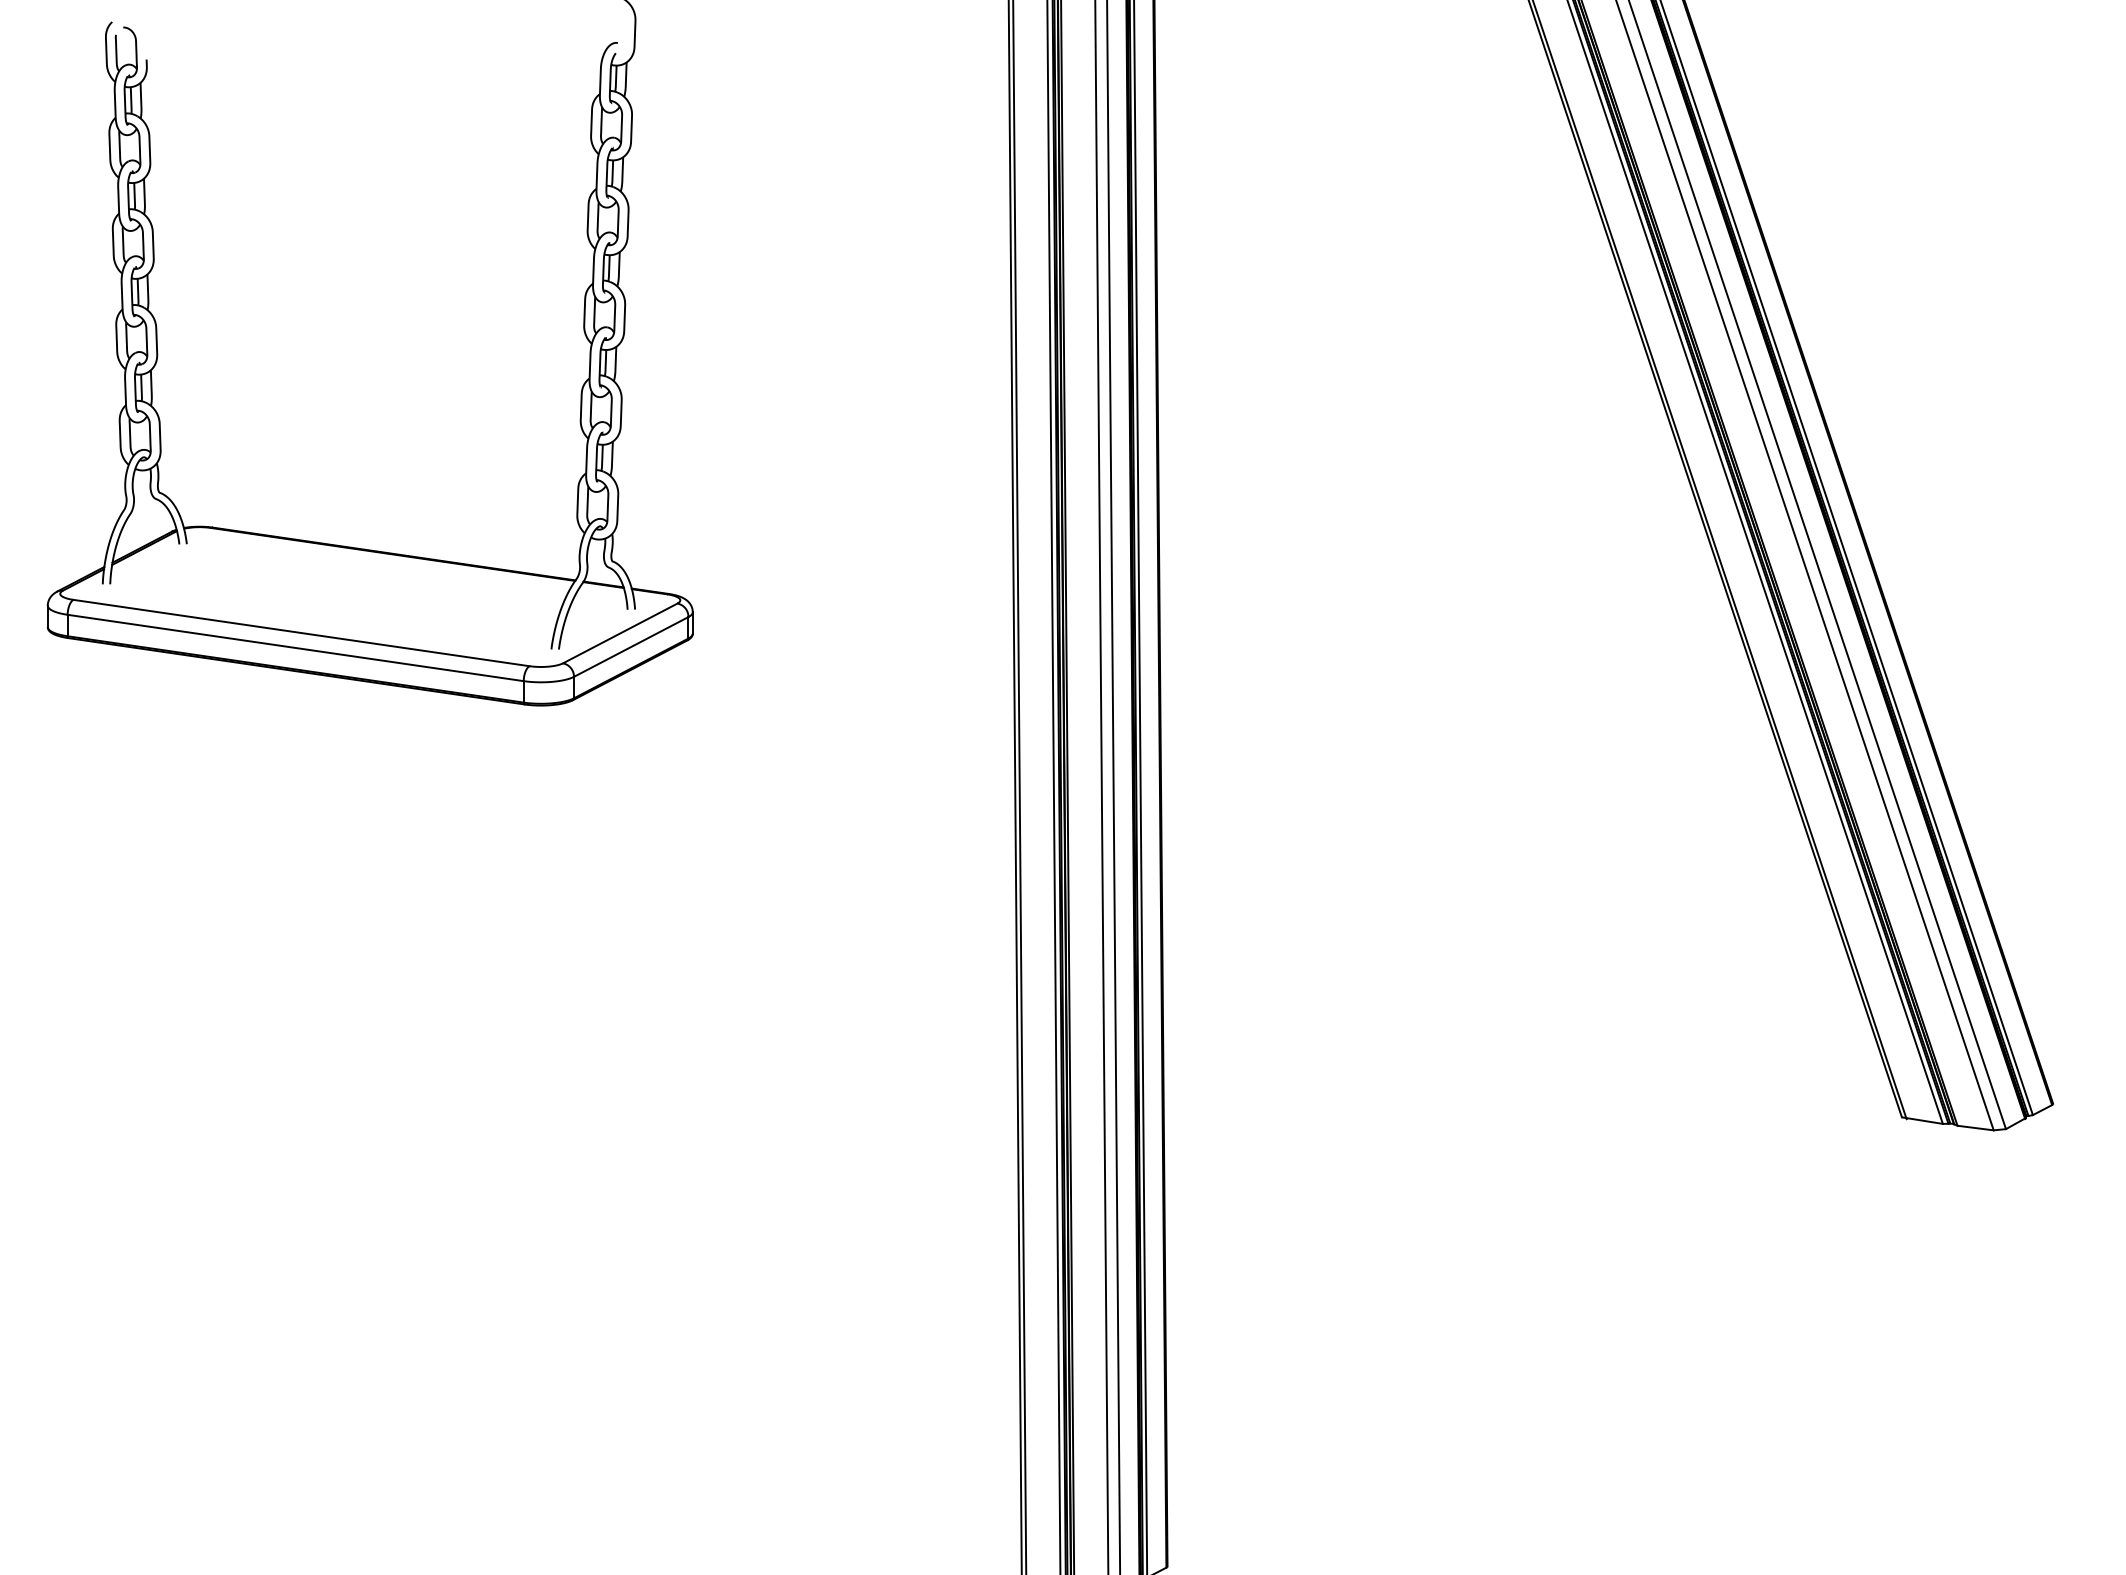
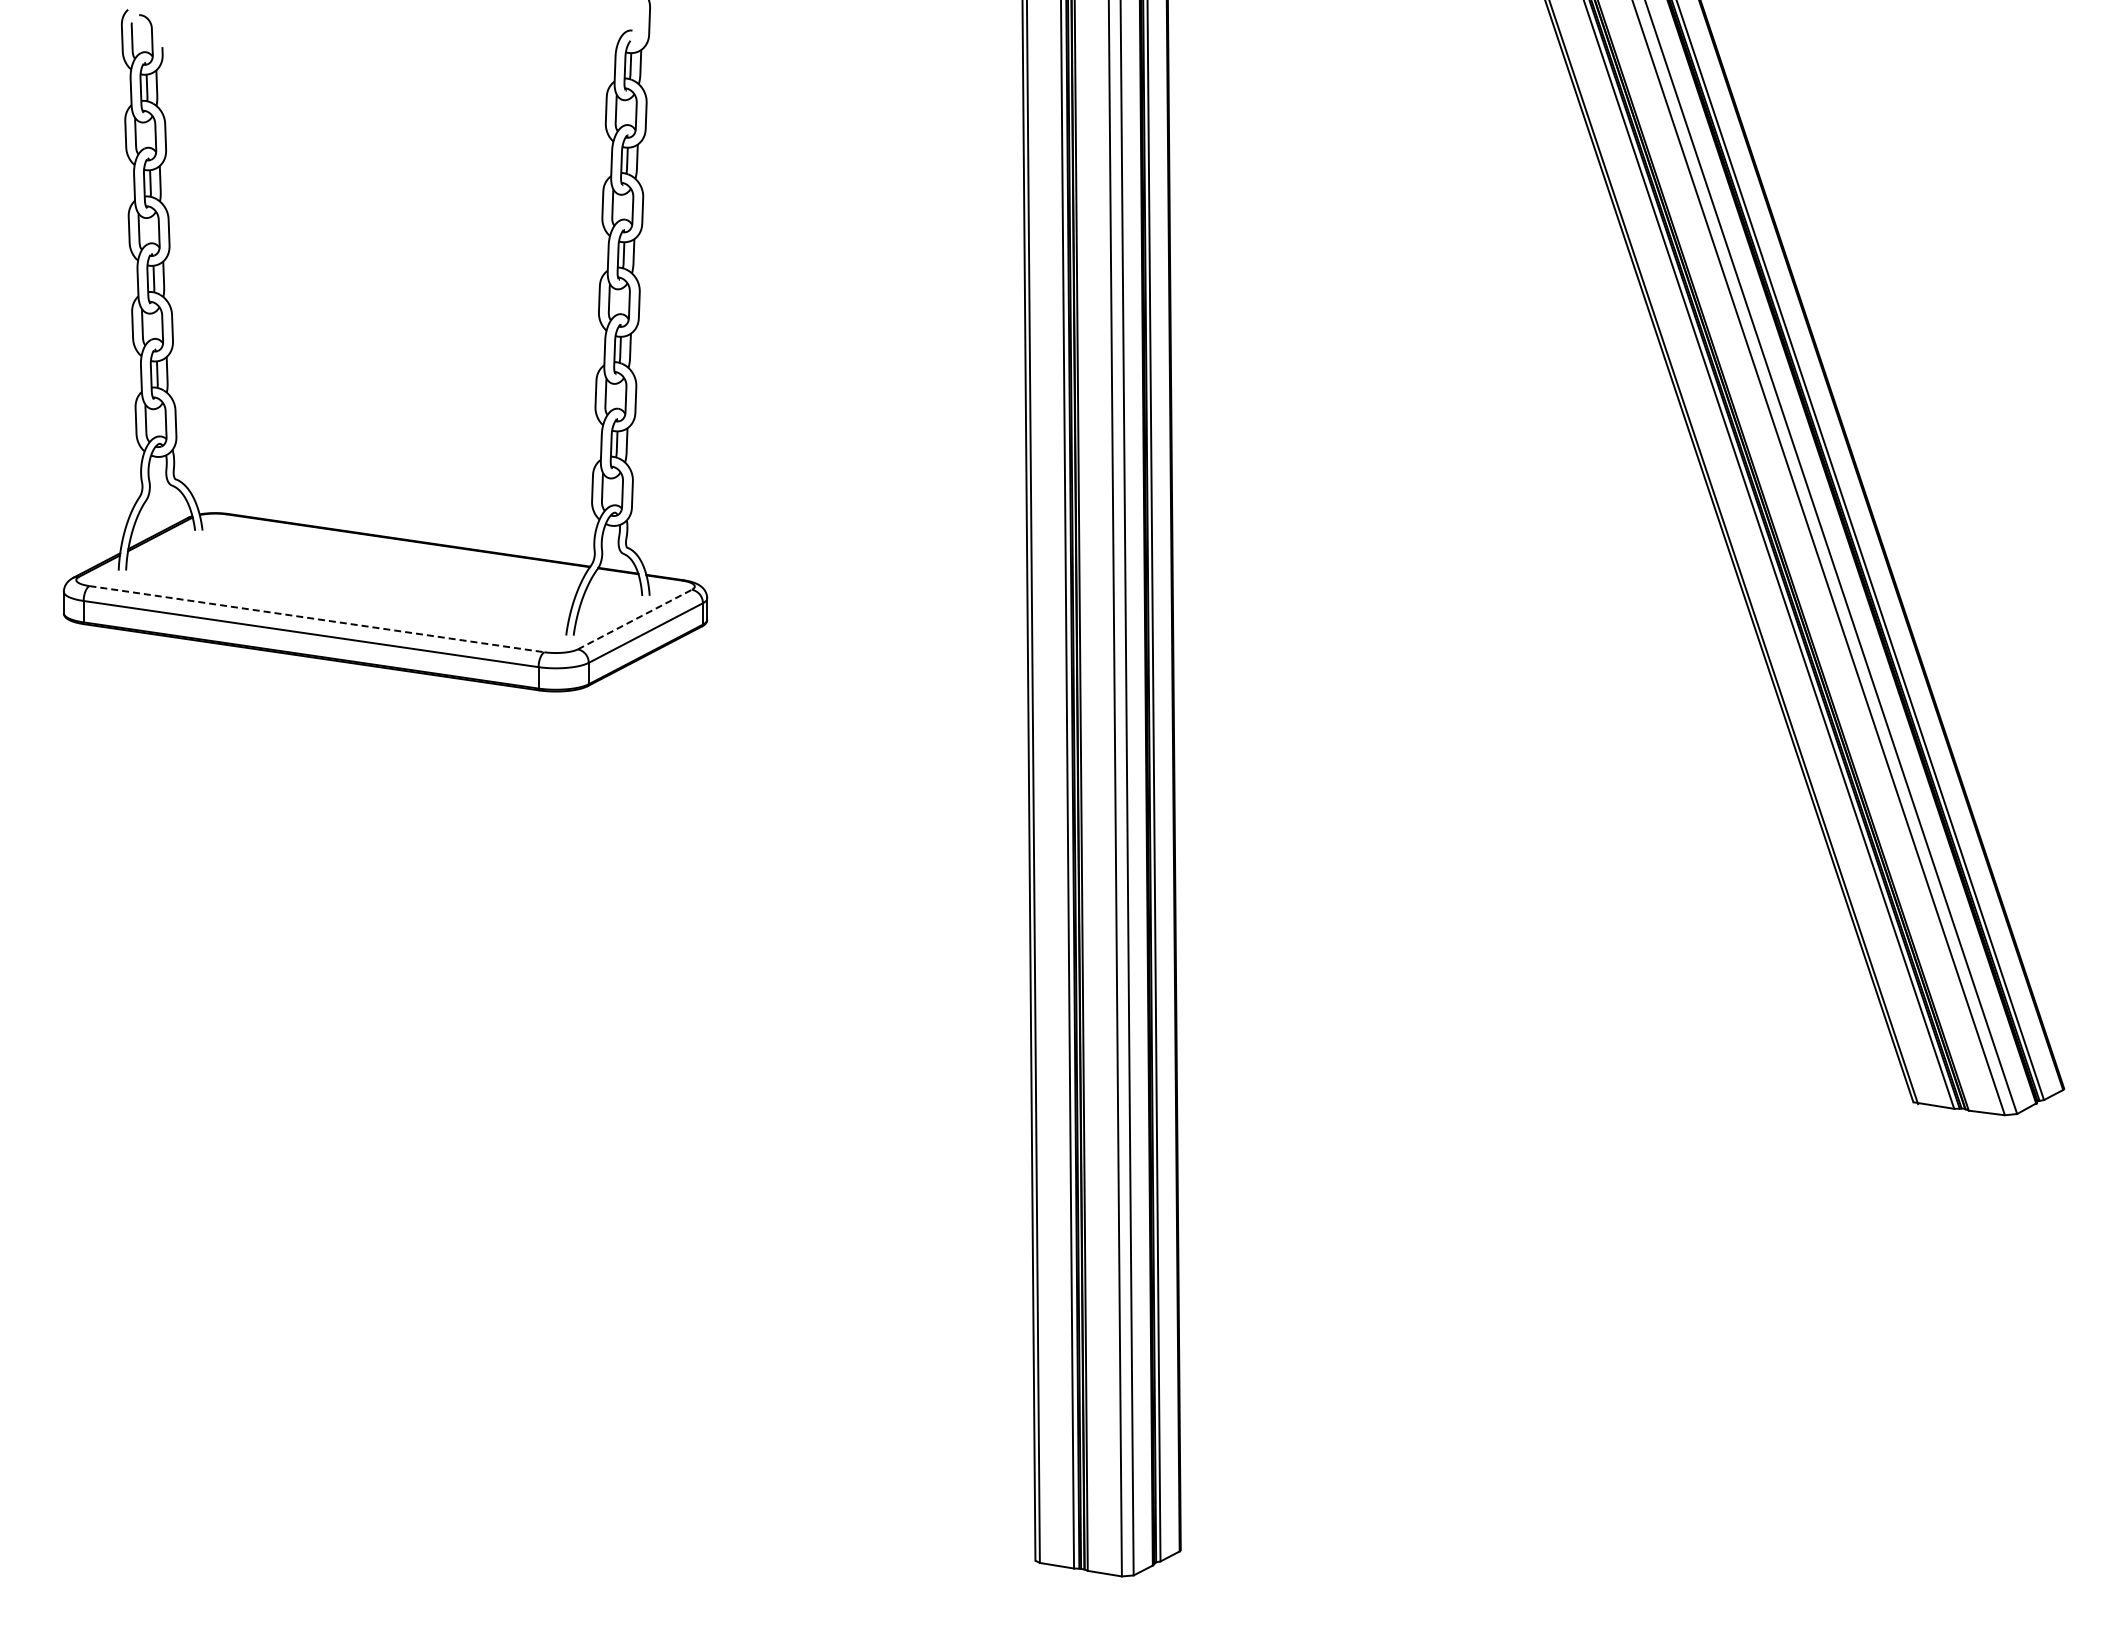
line: (301, 633) -> (316, 619), solid -> dashed
line: (620, 633) -> (635, 619), solid -> dashed

